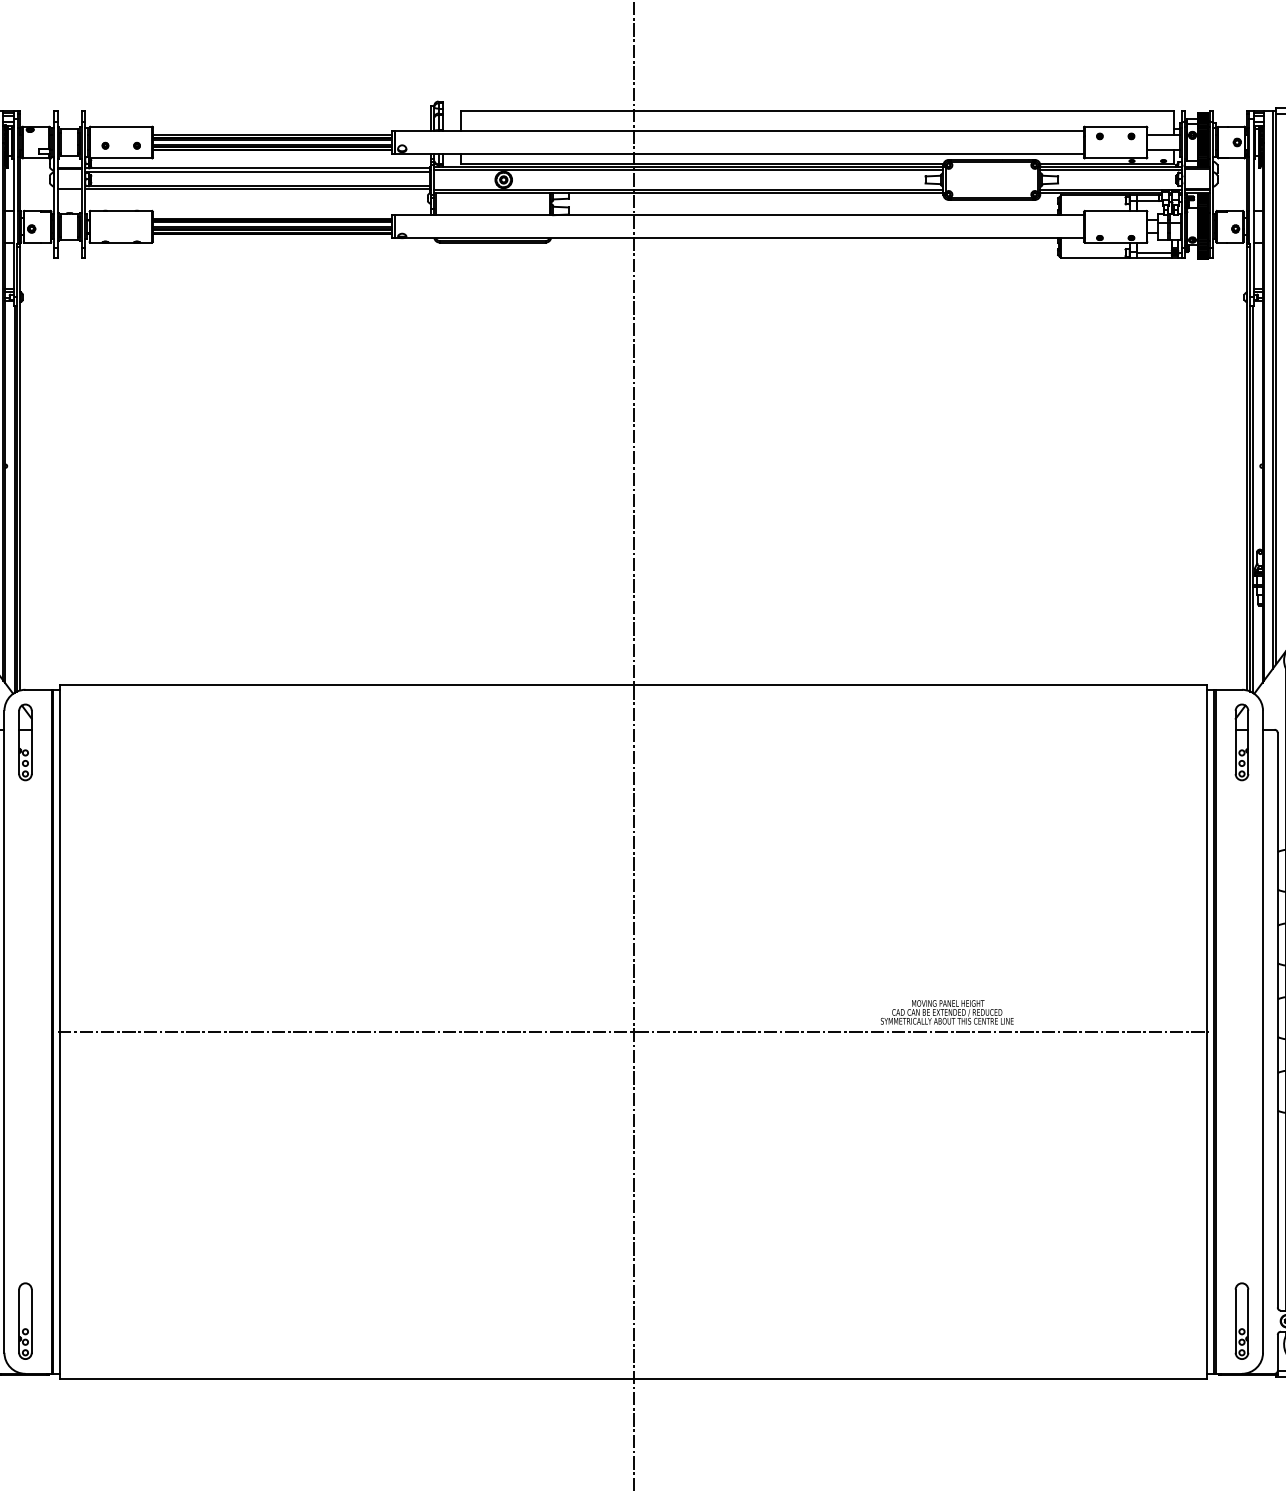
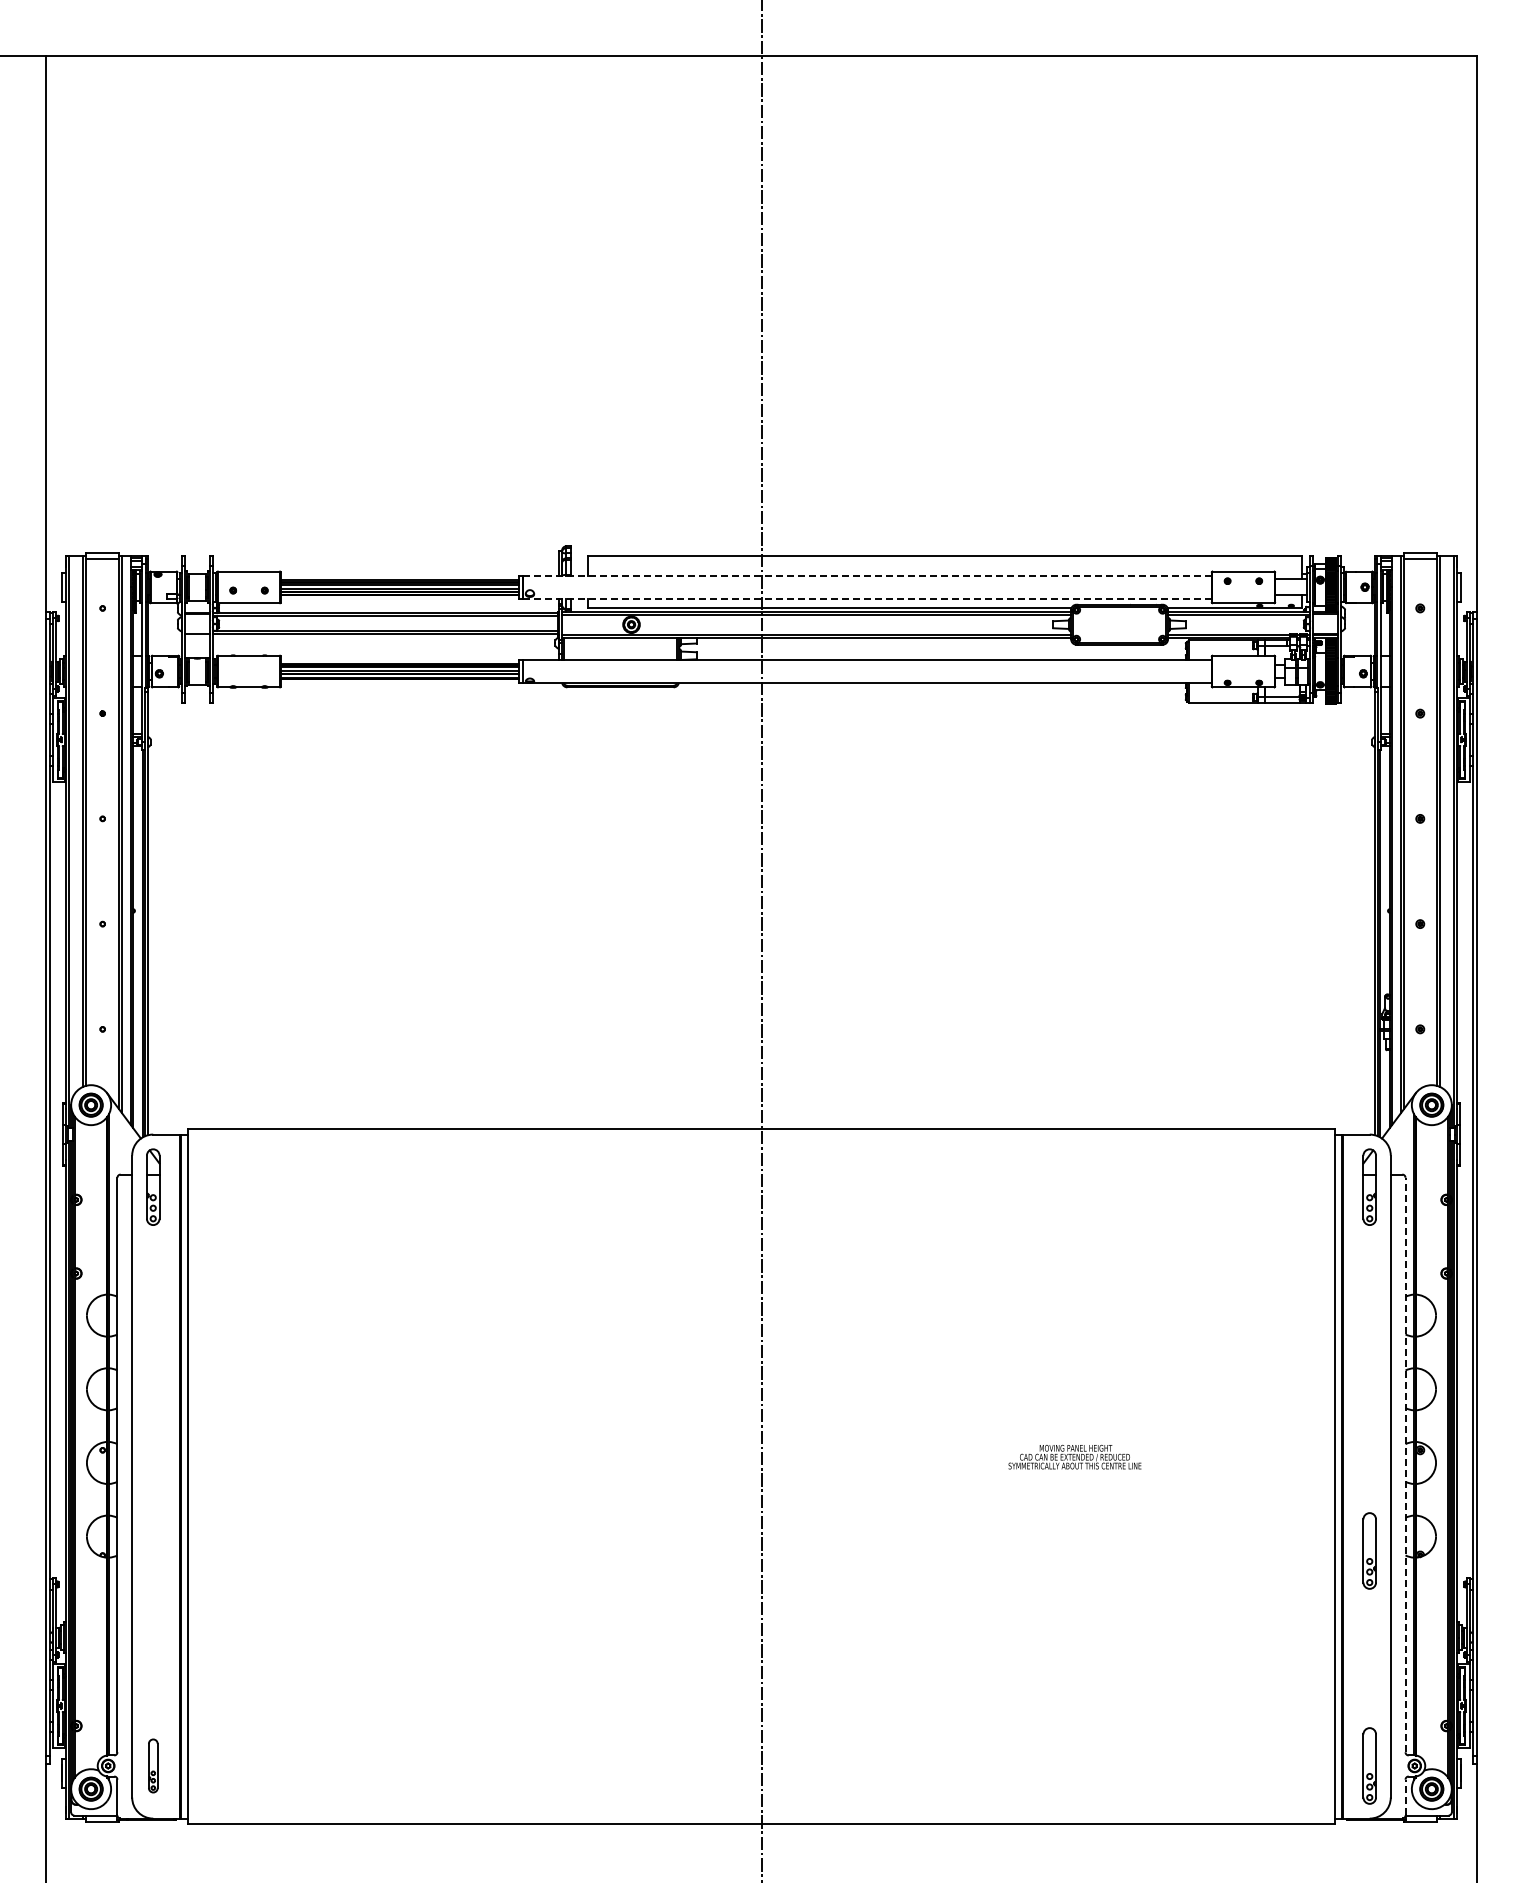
line: (739, 130) -> (867, 575), solid -> dashed
line: (739, 153) -> (867, 598), solid -> dashed
line: (1277, 1019) -> (1405, 1464), solid -> dashed
line: (633, 1031) -> (761, 1476), removed
part: (1241, 1105) -> (1369, 1550), added
part: (25, 1320) -> (153, 1765), size x0.7
line: (1277, 1352) -> (1405, 1797), solid -> dashed

